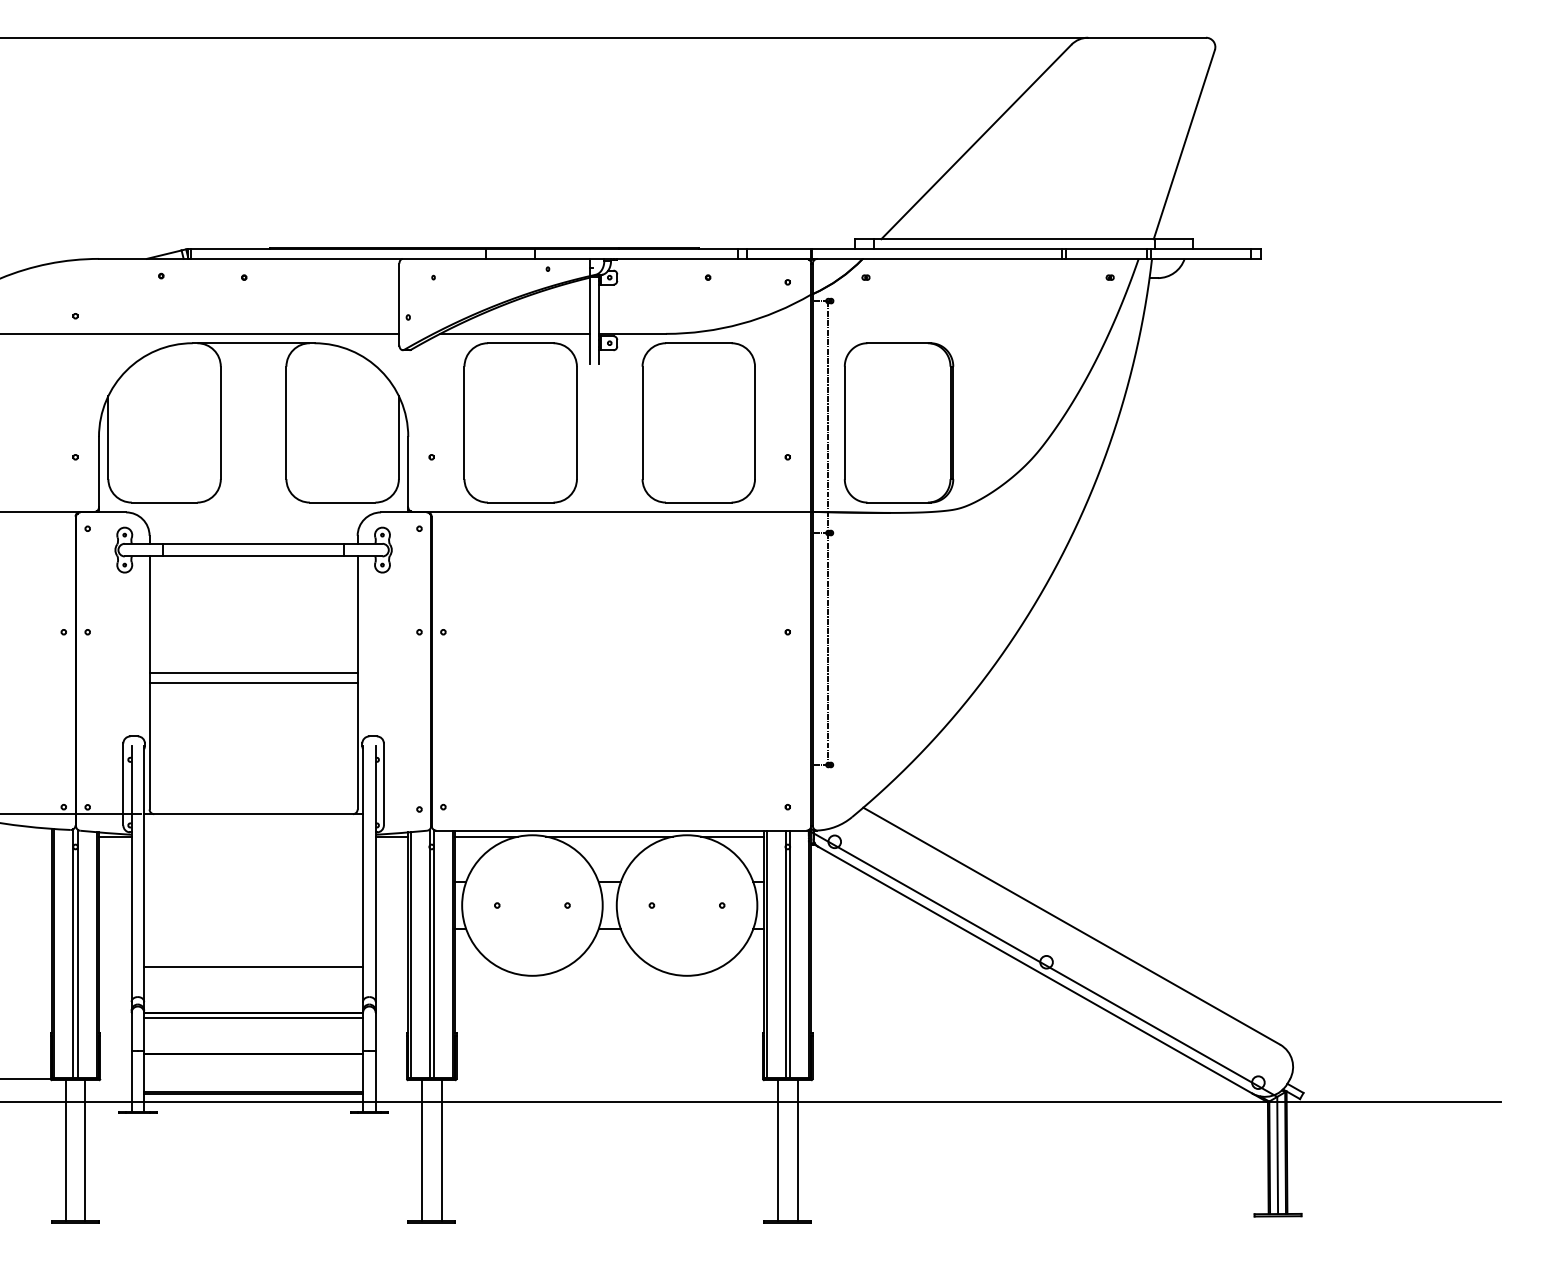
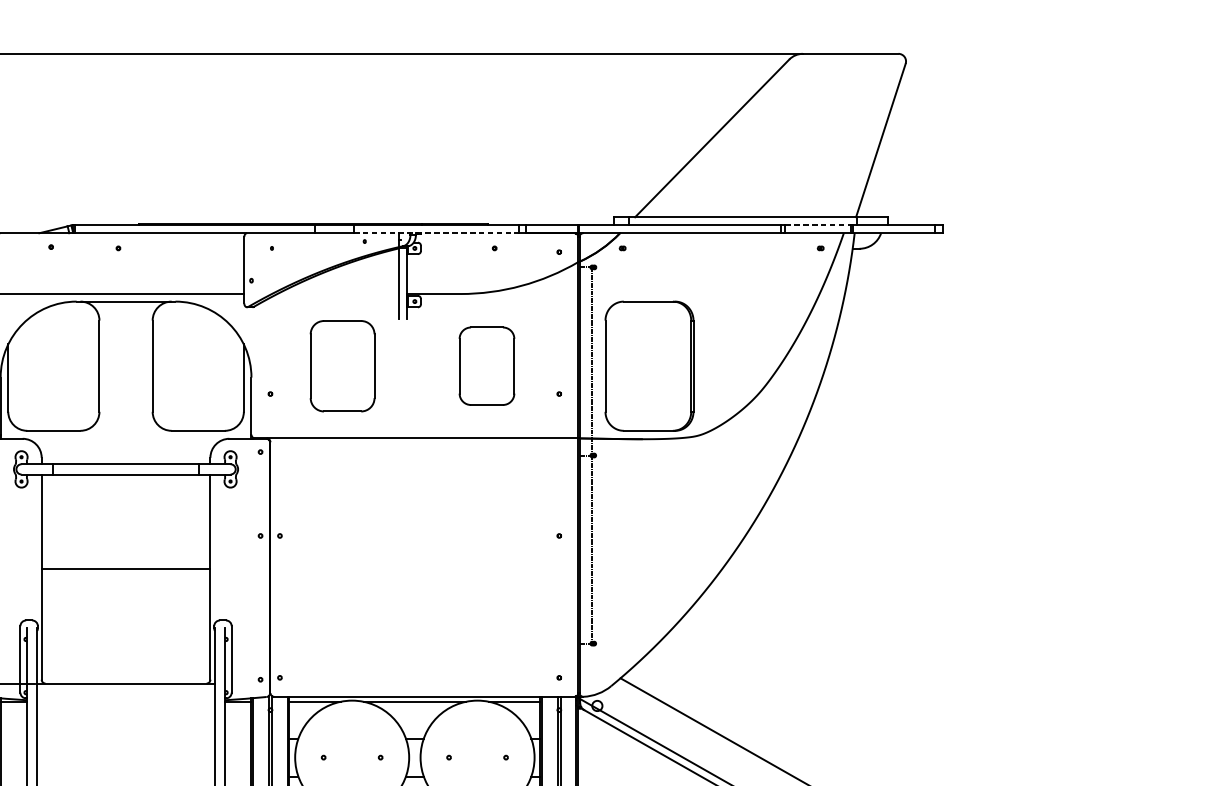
line: (1106, 249) -> (817, 225), solid -> dashed
line: (636, 258) -> (436, 232), solid -> dashed
line: (514, 333) -> (337, 293), removed
part: (520, 422) -> (342, 365), size x0.7
part: (698, 422) -> (486, 365), size x0.6
line: (253, 682) -> (125, 576), removed

